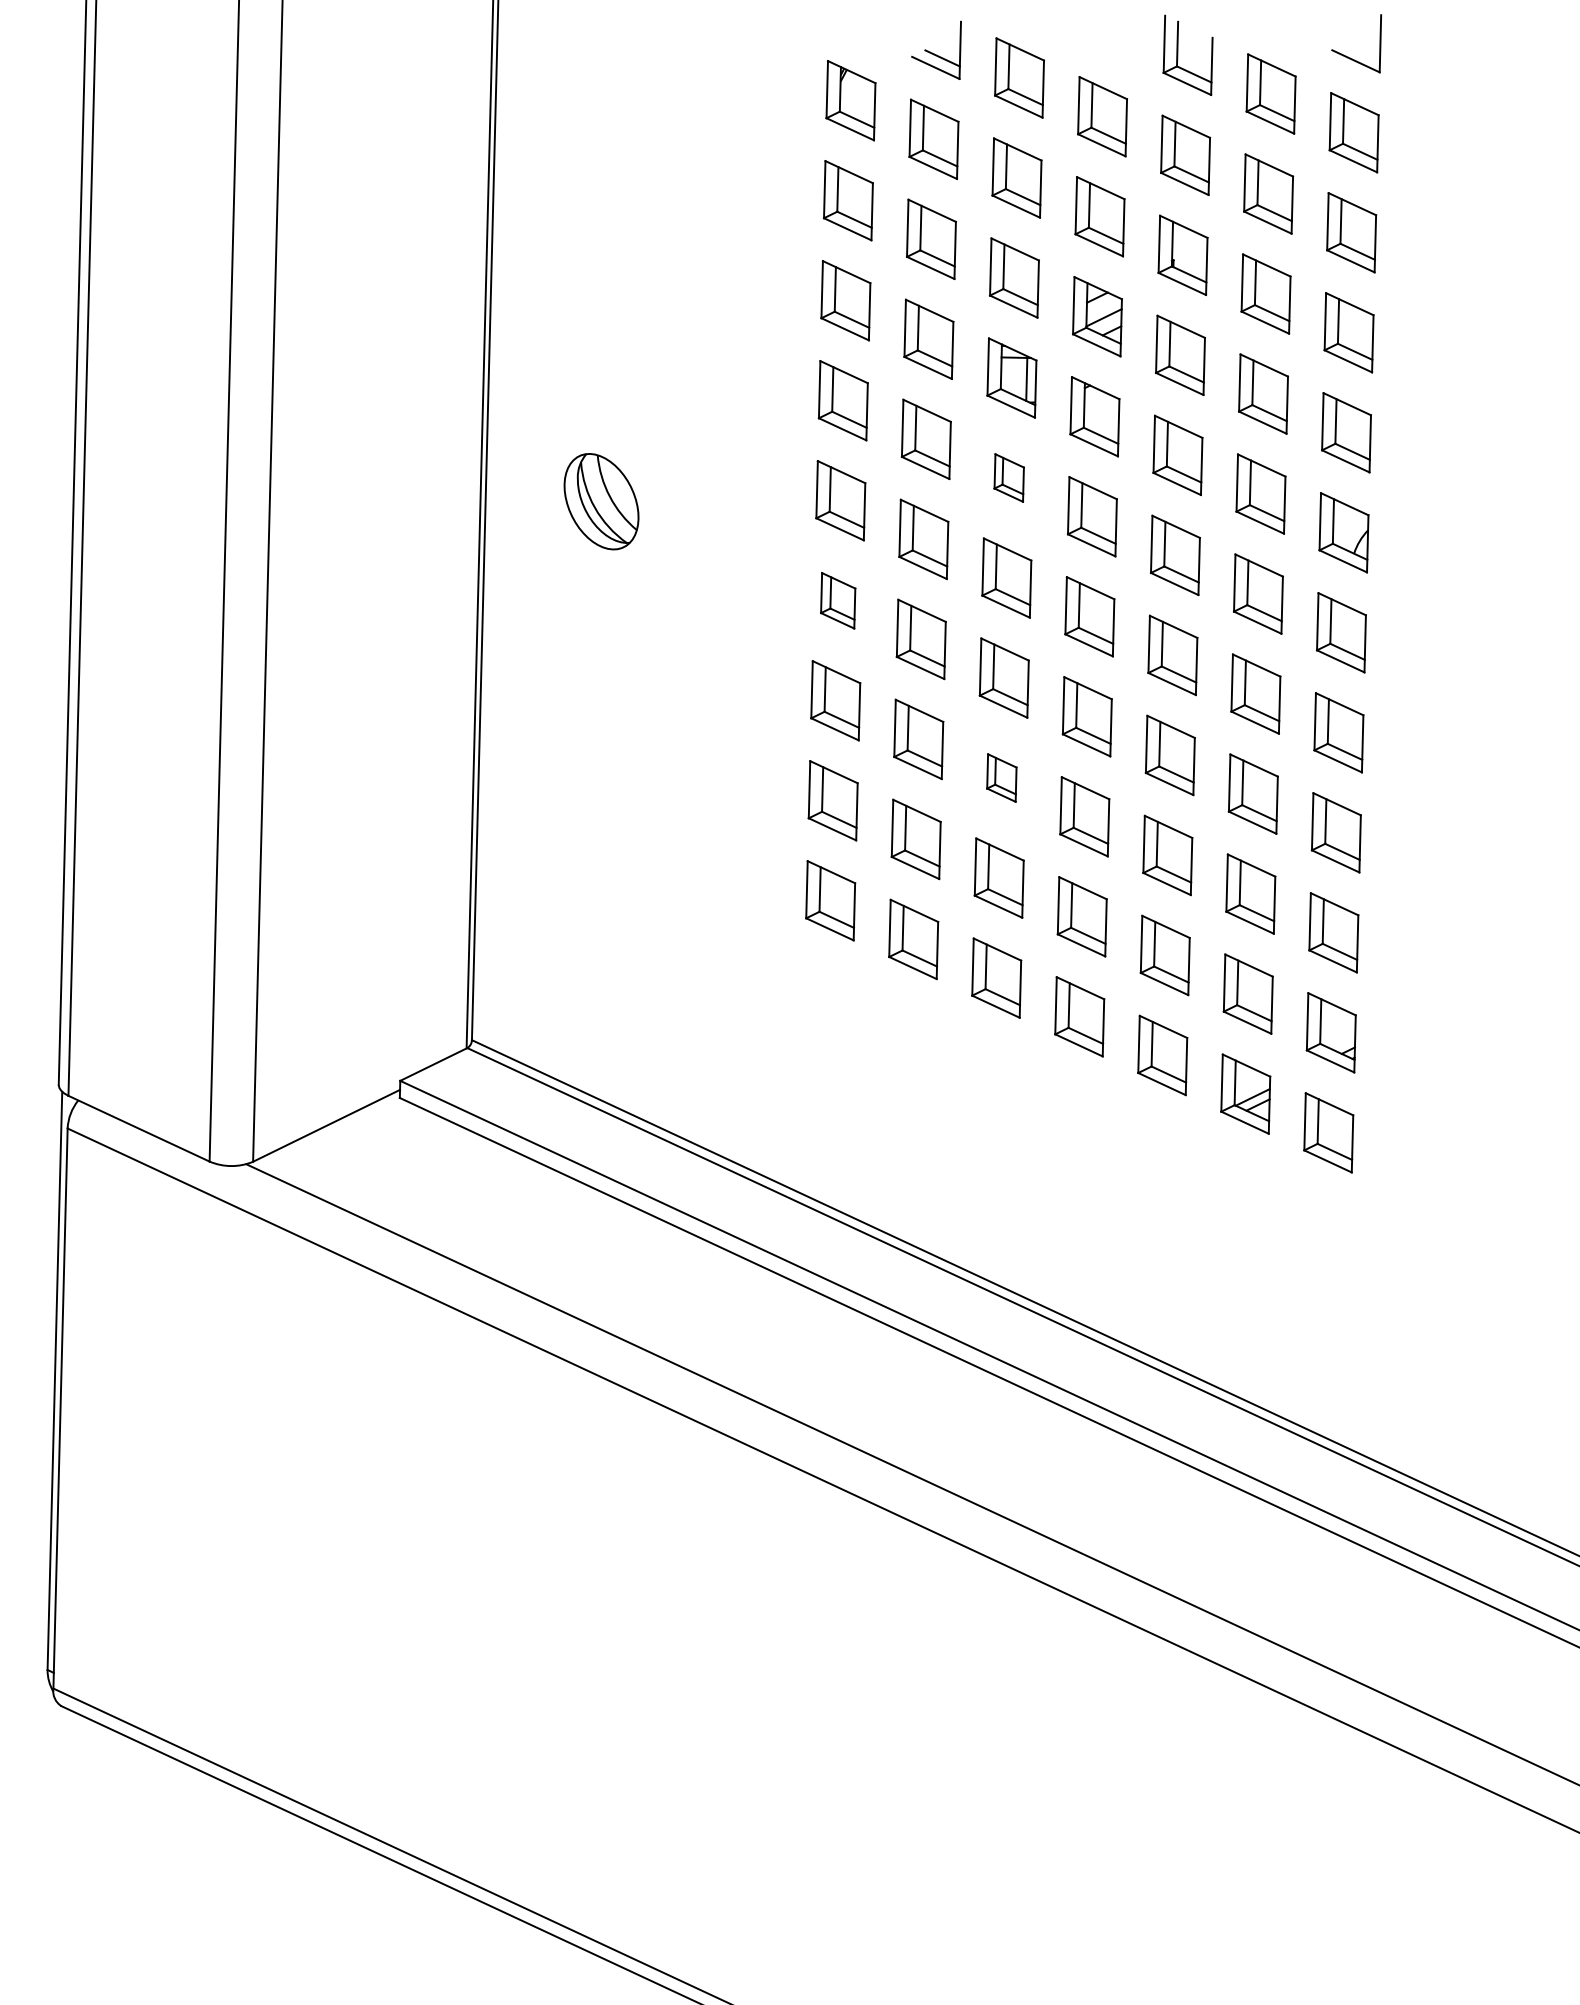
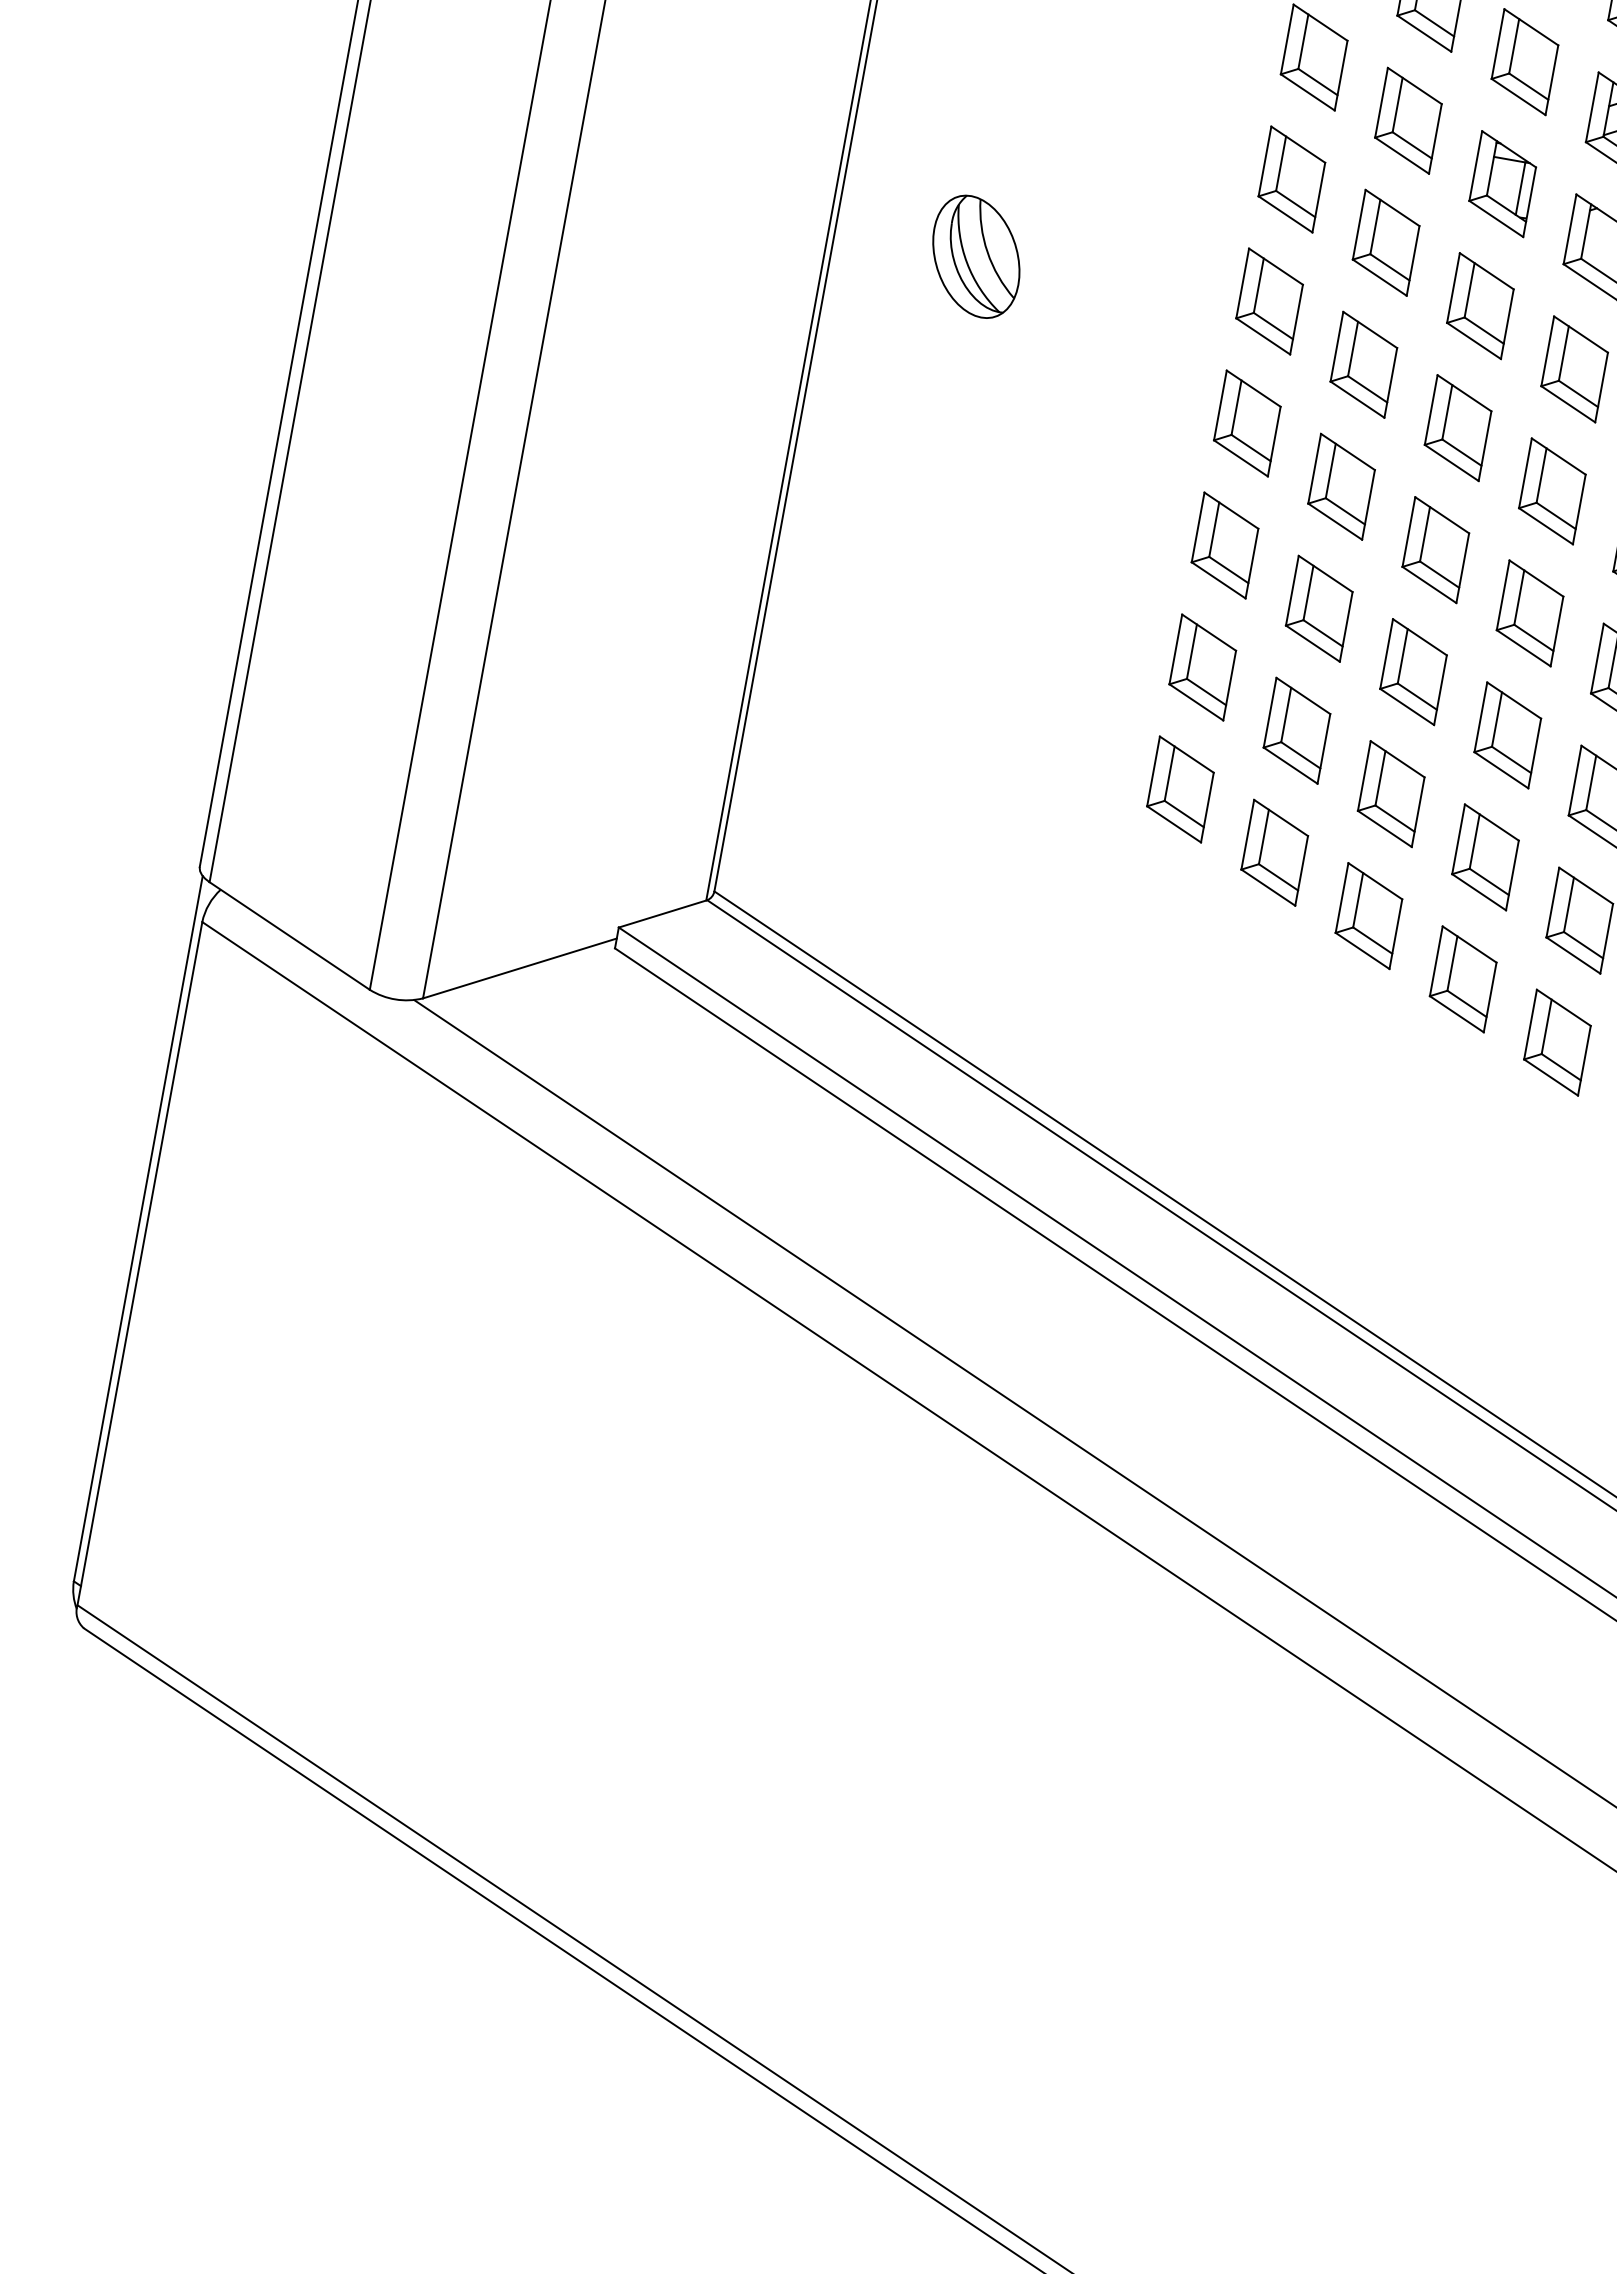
part: (1008, 477) -> (1479, 305), size x1.67
part: (837, 600) -> (1246, 423), size x1.43
part: (1001, 777) -> (1413, 671), size x1.67

